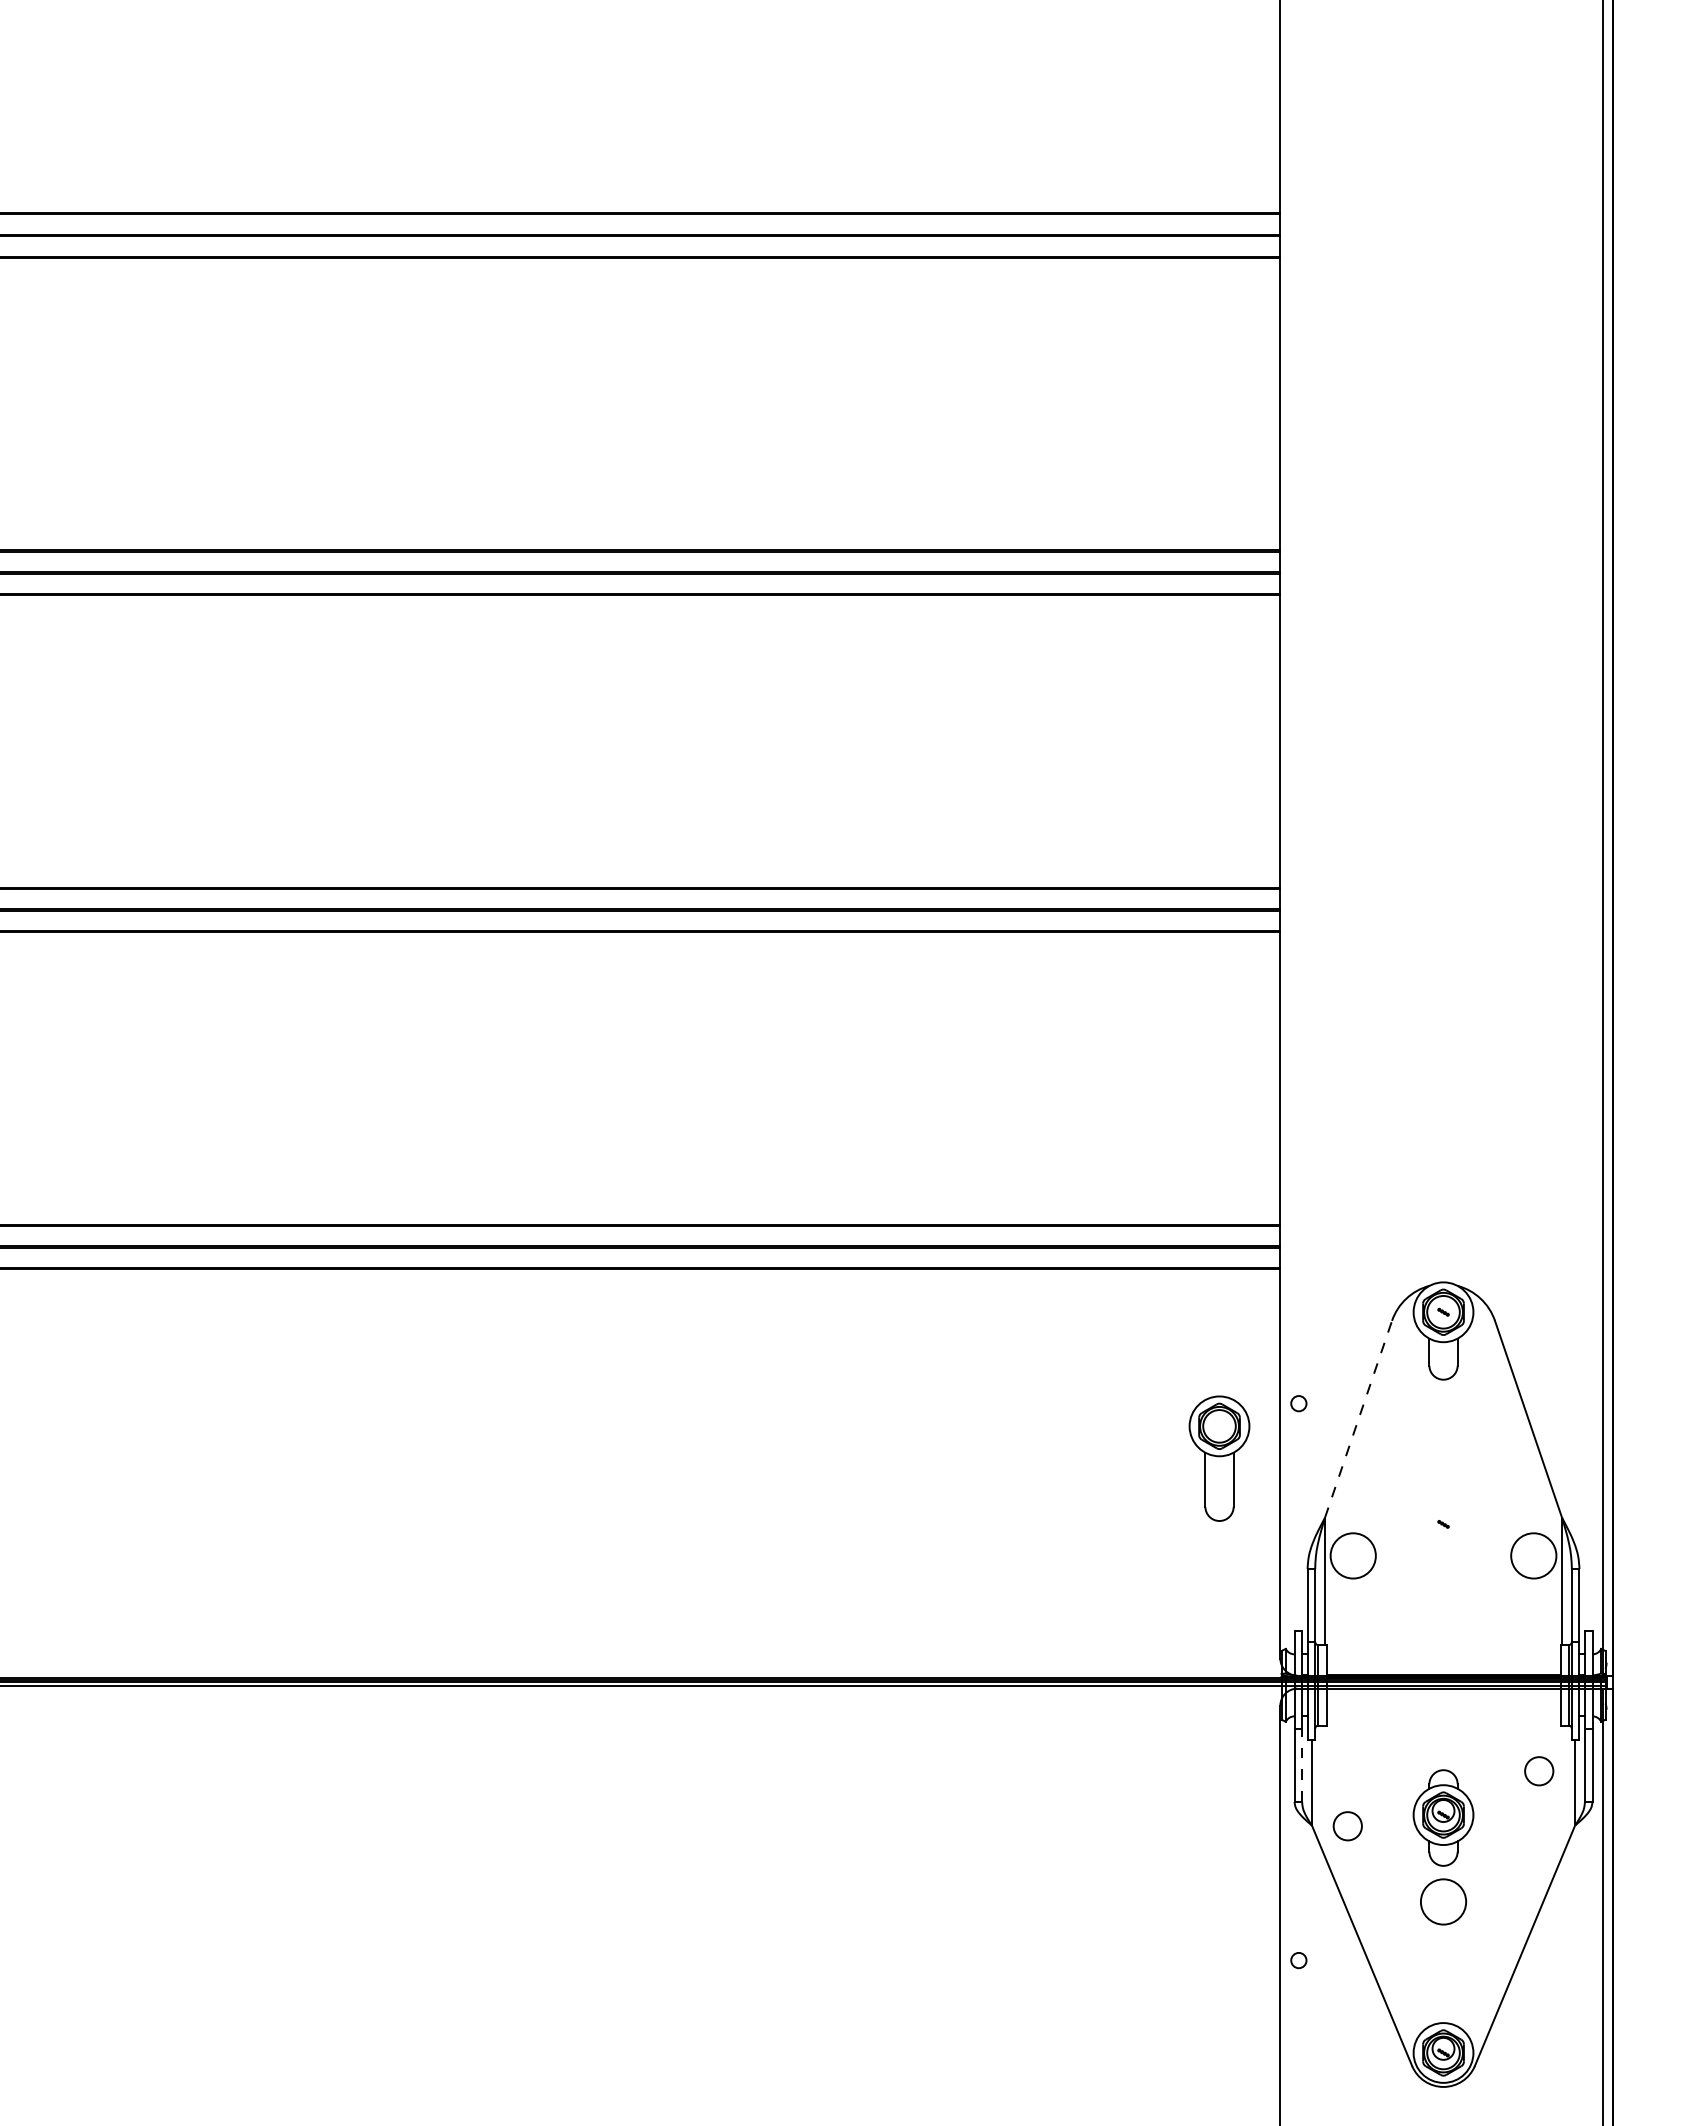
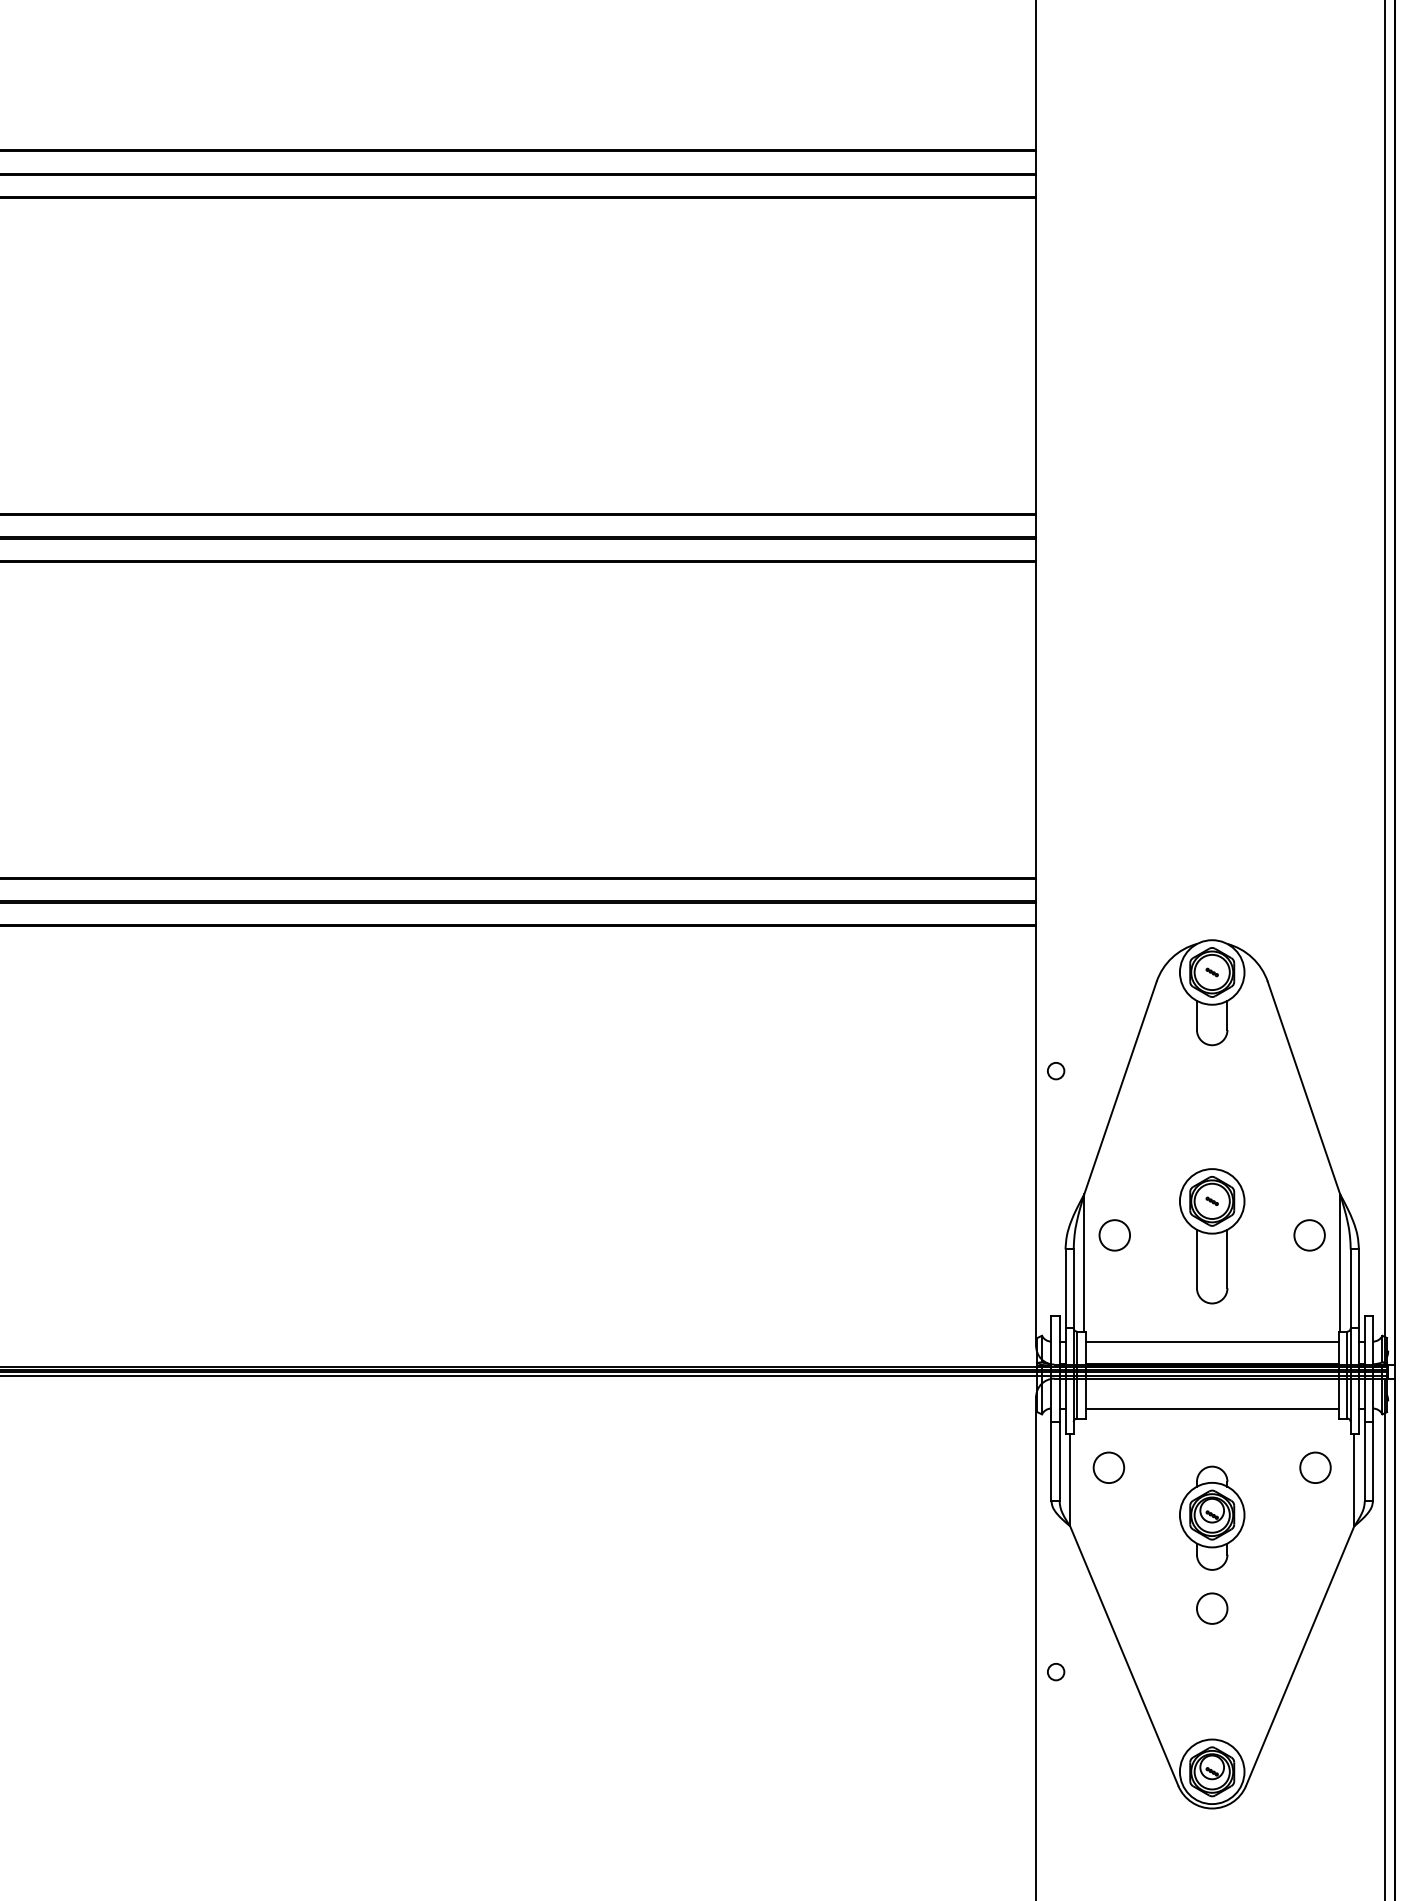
line: (1358, 1418) -> (1120, 1087), dashed -> solid
part: (1219, 1458) -> (1212, 1236), moved
circle: (1353, 1555) -> (1115, 1234), size x0.62
circle: (1533, 1555) -> (1309, 1234), size x0.62
line: (1443, 1654) -> (1212, 1341), added
line: (1443, 1716) -> (1212, 1408), added
line: (1302, 1765) -> (1060, 1461), dashed -> solid
circle: (1347, 1826) -> (1108, 1468), moved
circle: (1443, 1901) -> (1212, 1608), size x0.62

